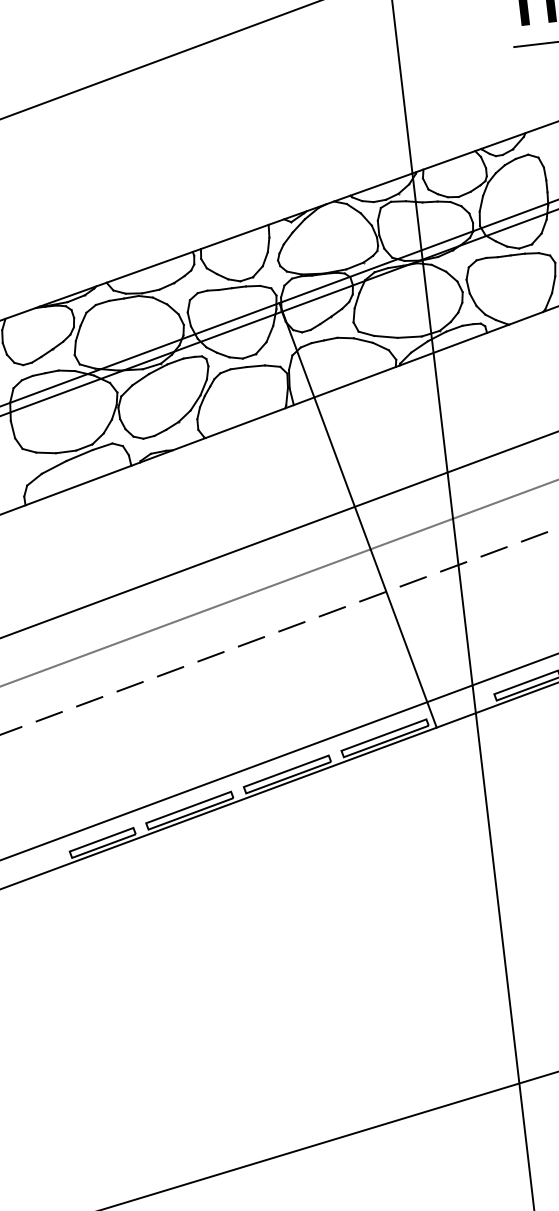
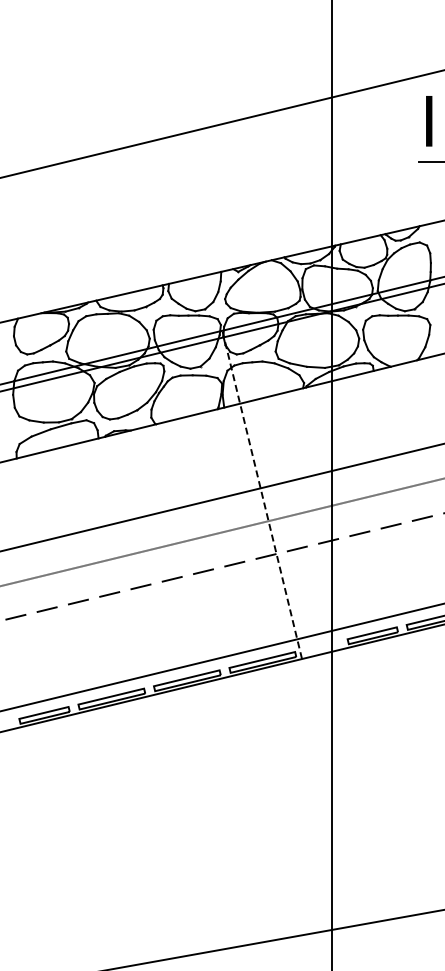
line: (358, 514) -> (262, 494), solid -> dashed

